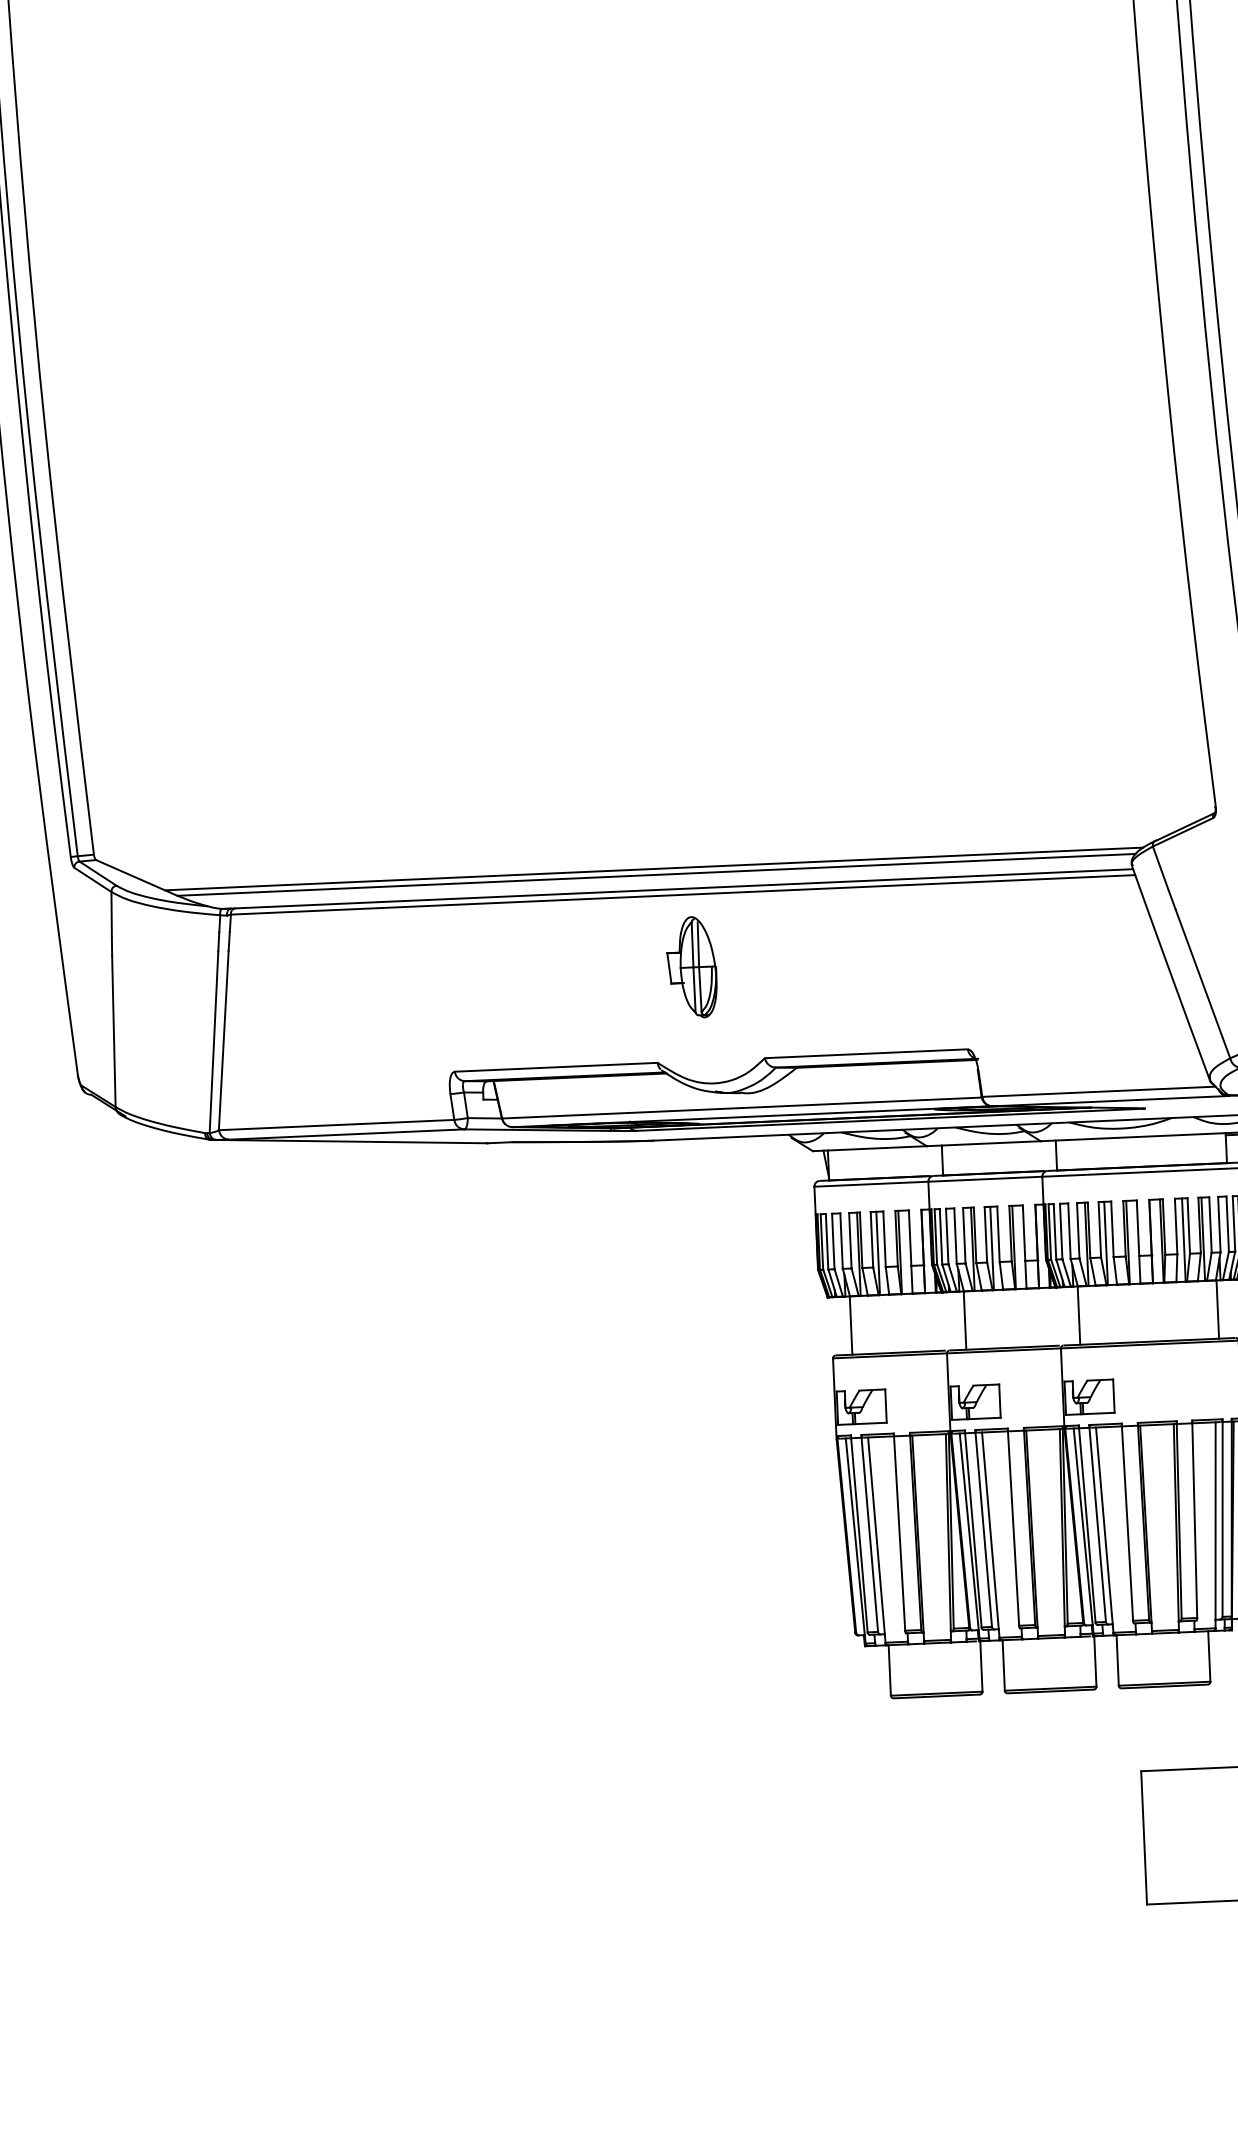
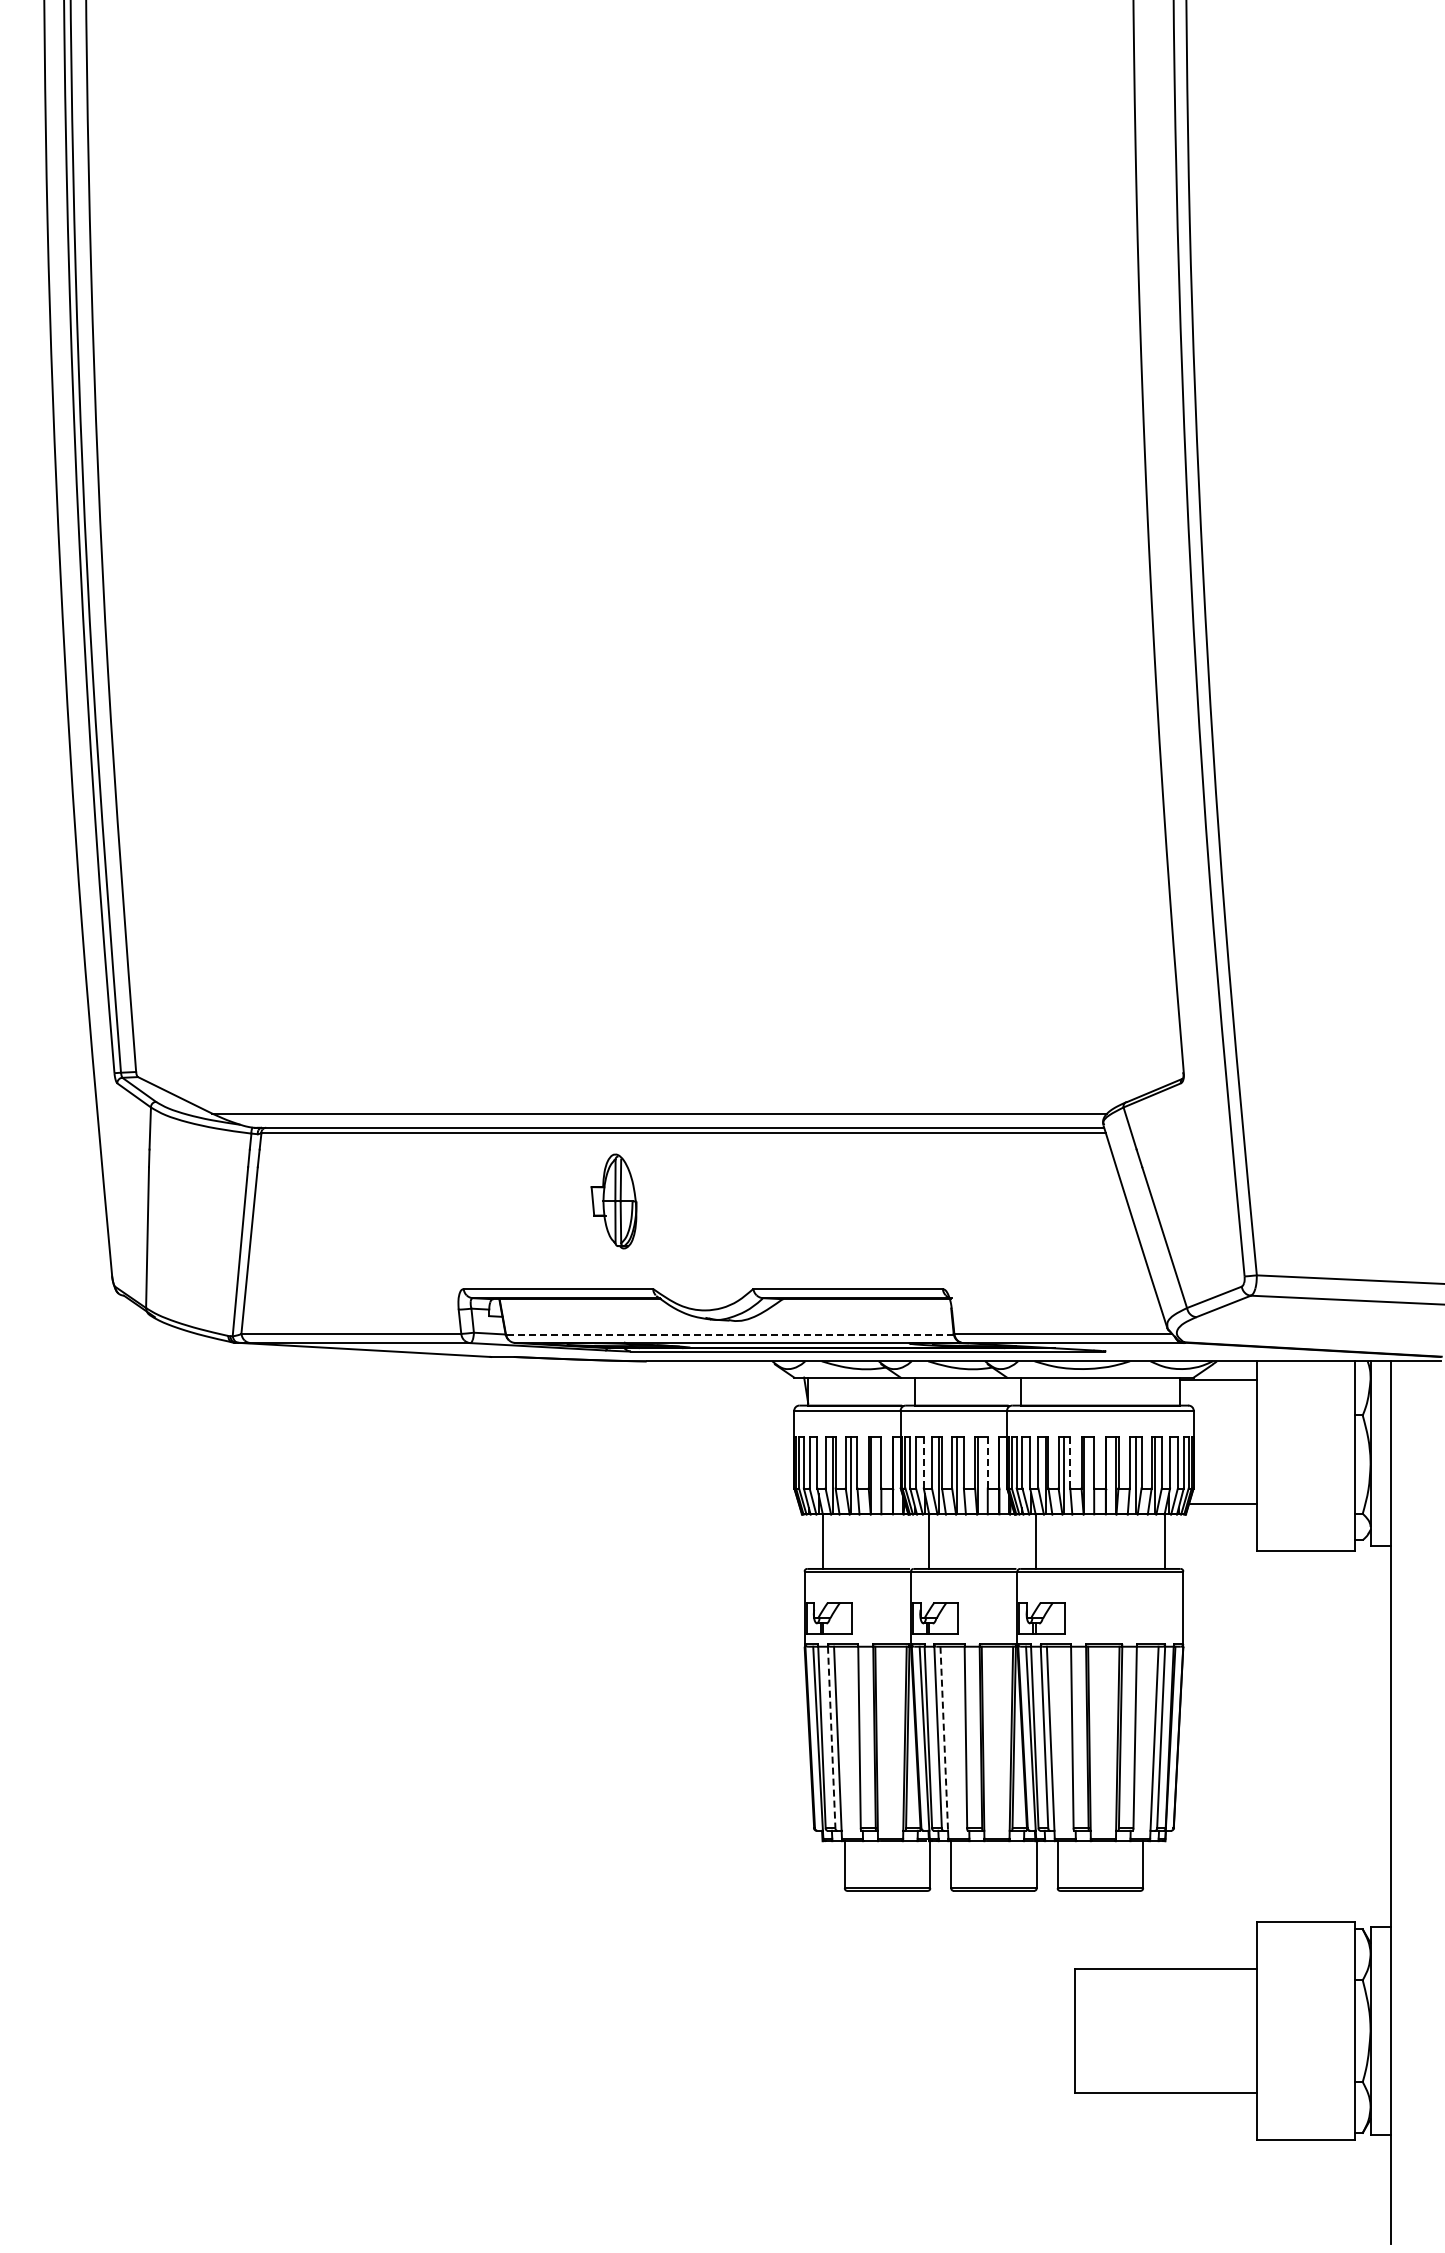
line: (653, 869) -> (657, 1108), removed
part: (691, 967) -> (613, 1201), moved
line: (741, 1108) -> (729, 1334), solid -> dashed
line: (1112, 1229) -> (1070, 1462), solid -> dashed
line: (1023, 1233) -> (987, 1462), solid -> dashed
line: (955, 1236) -> (923, 1462), solid -> dashed
line: (990, 1531) -> (944, 1739), solid -> dashed
line: (869, 1534) -> (831, 1737), solid -> dashed

